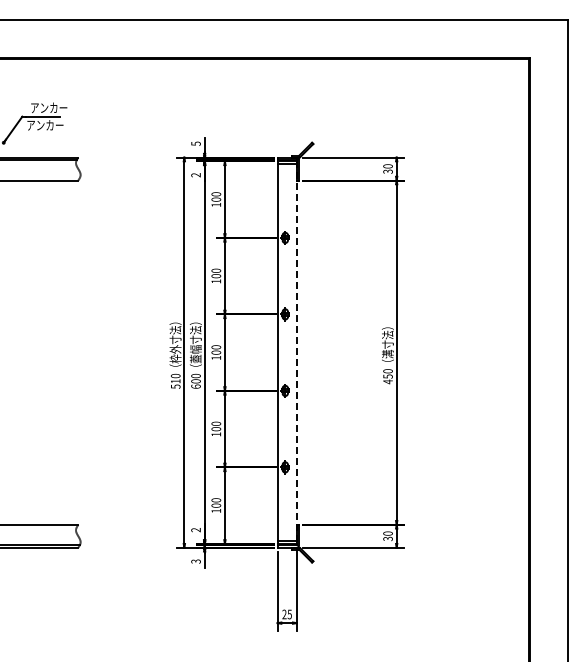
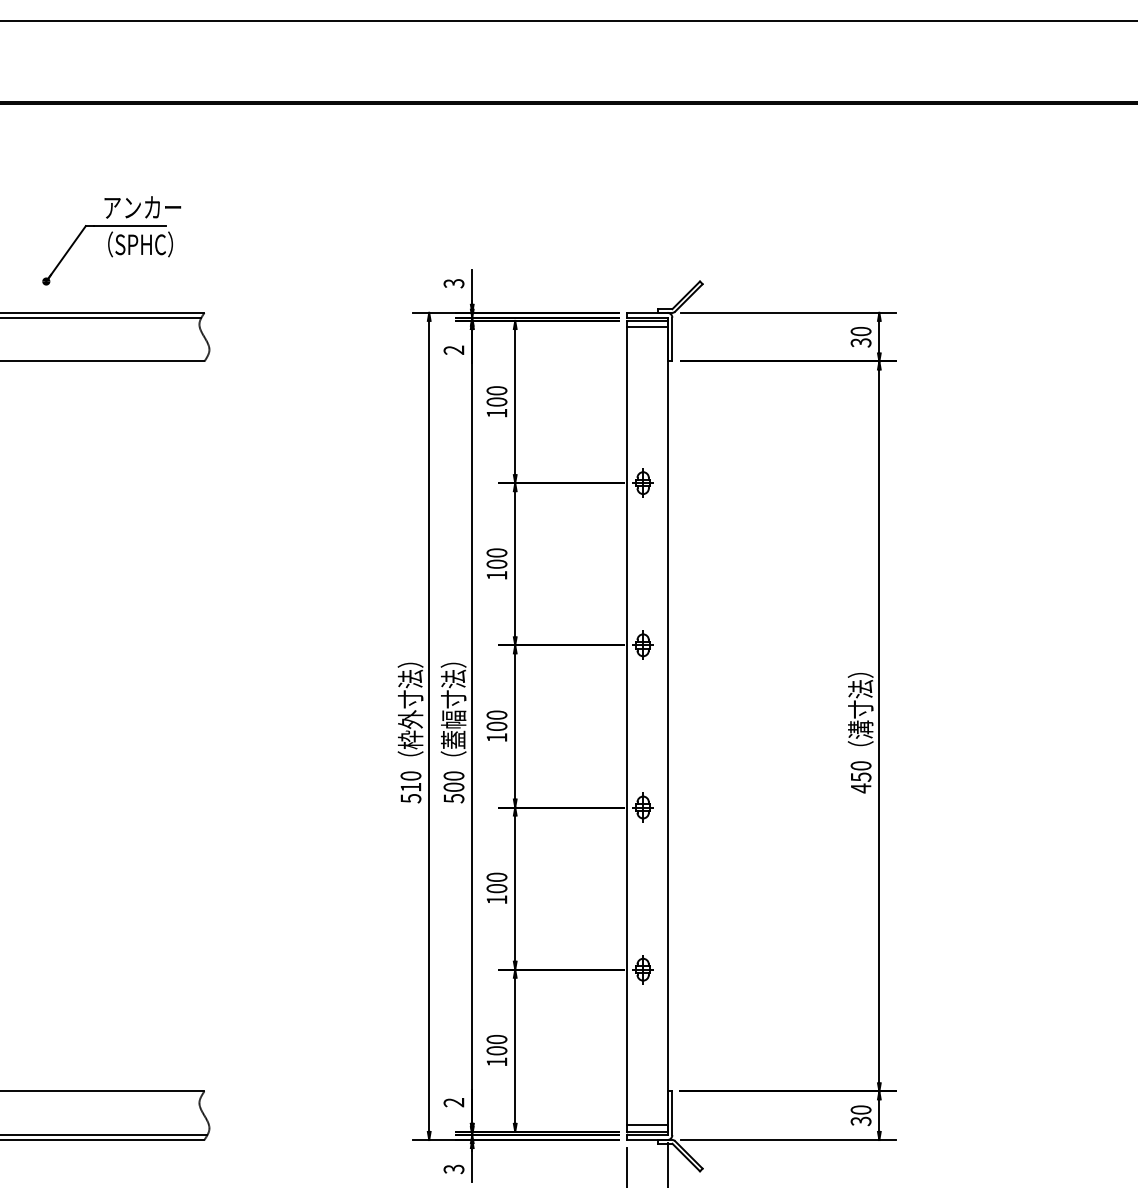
text: (45, 125) -> (134, 244), アンカー -> （SPHC）
text: (195, 143) -> (452, 282), 5 -> 3
line: (296, 353) -> (666, 728), dashed -> solid
text: (195, 386) -> (452, 798), 600 -> 500

